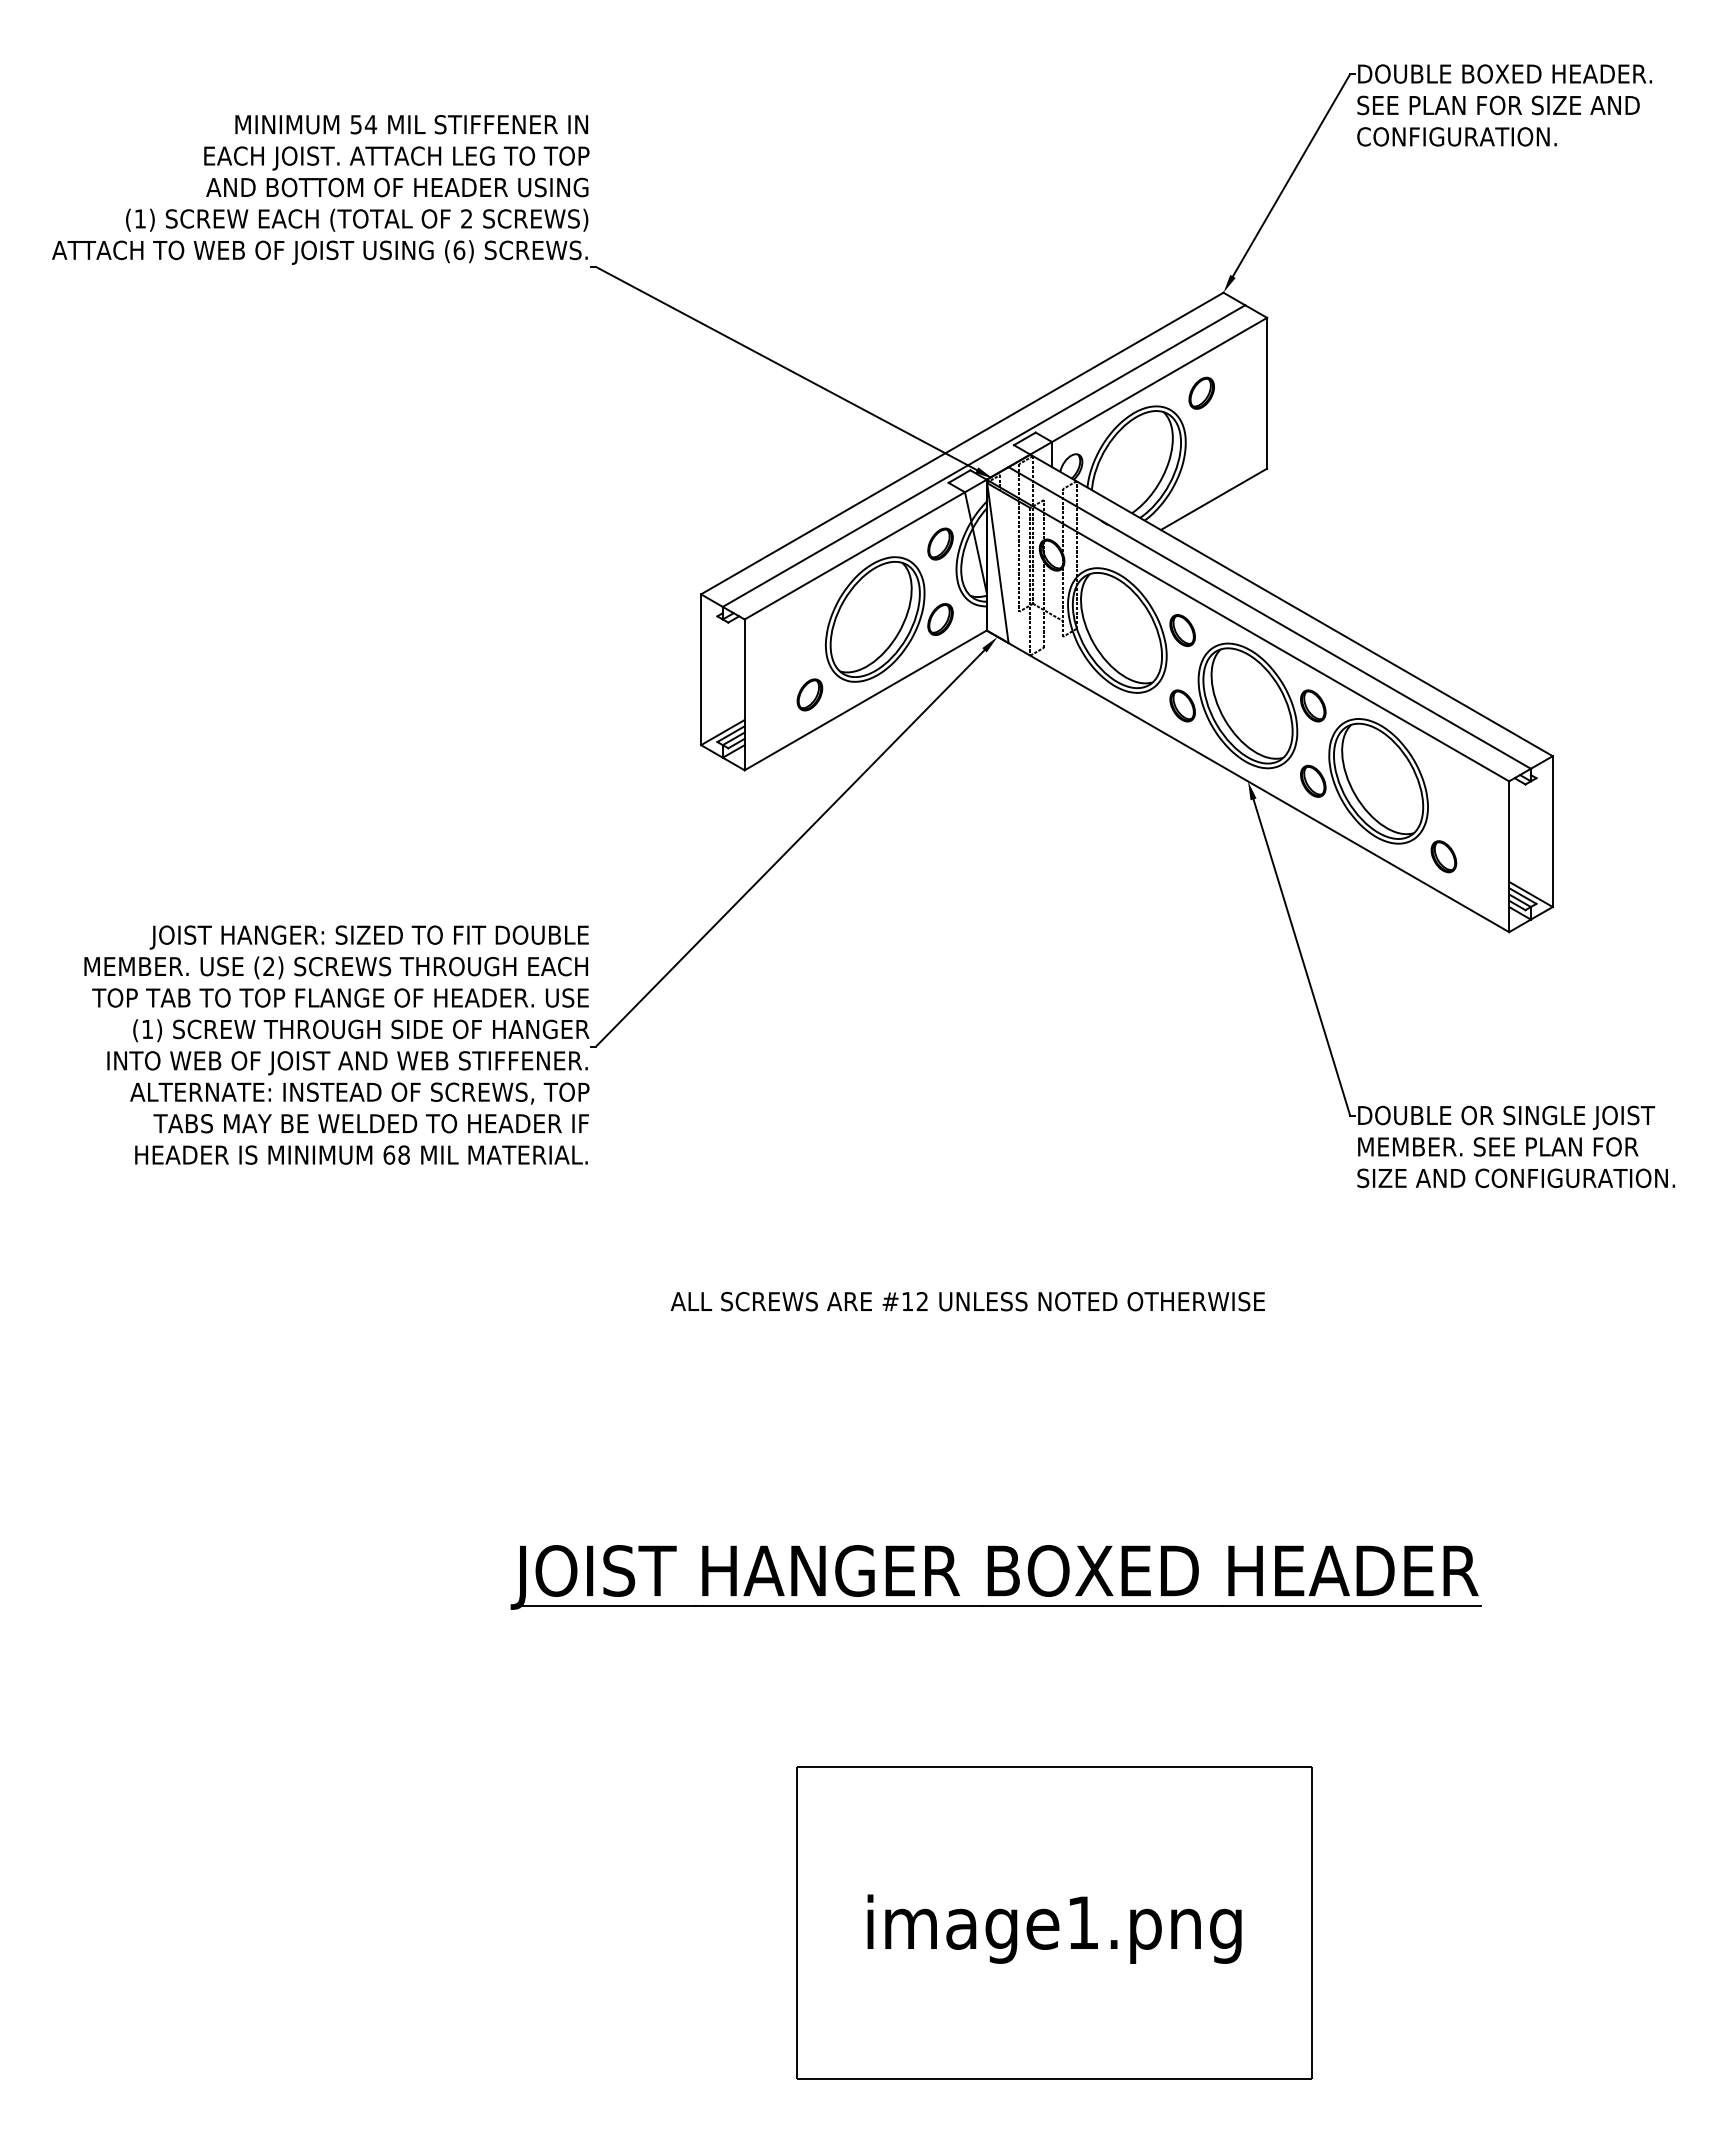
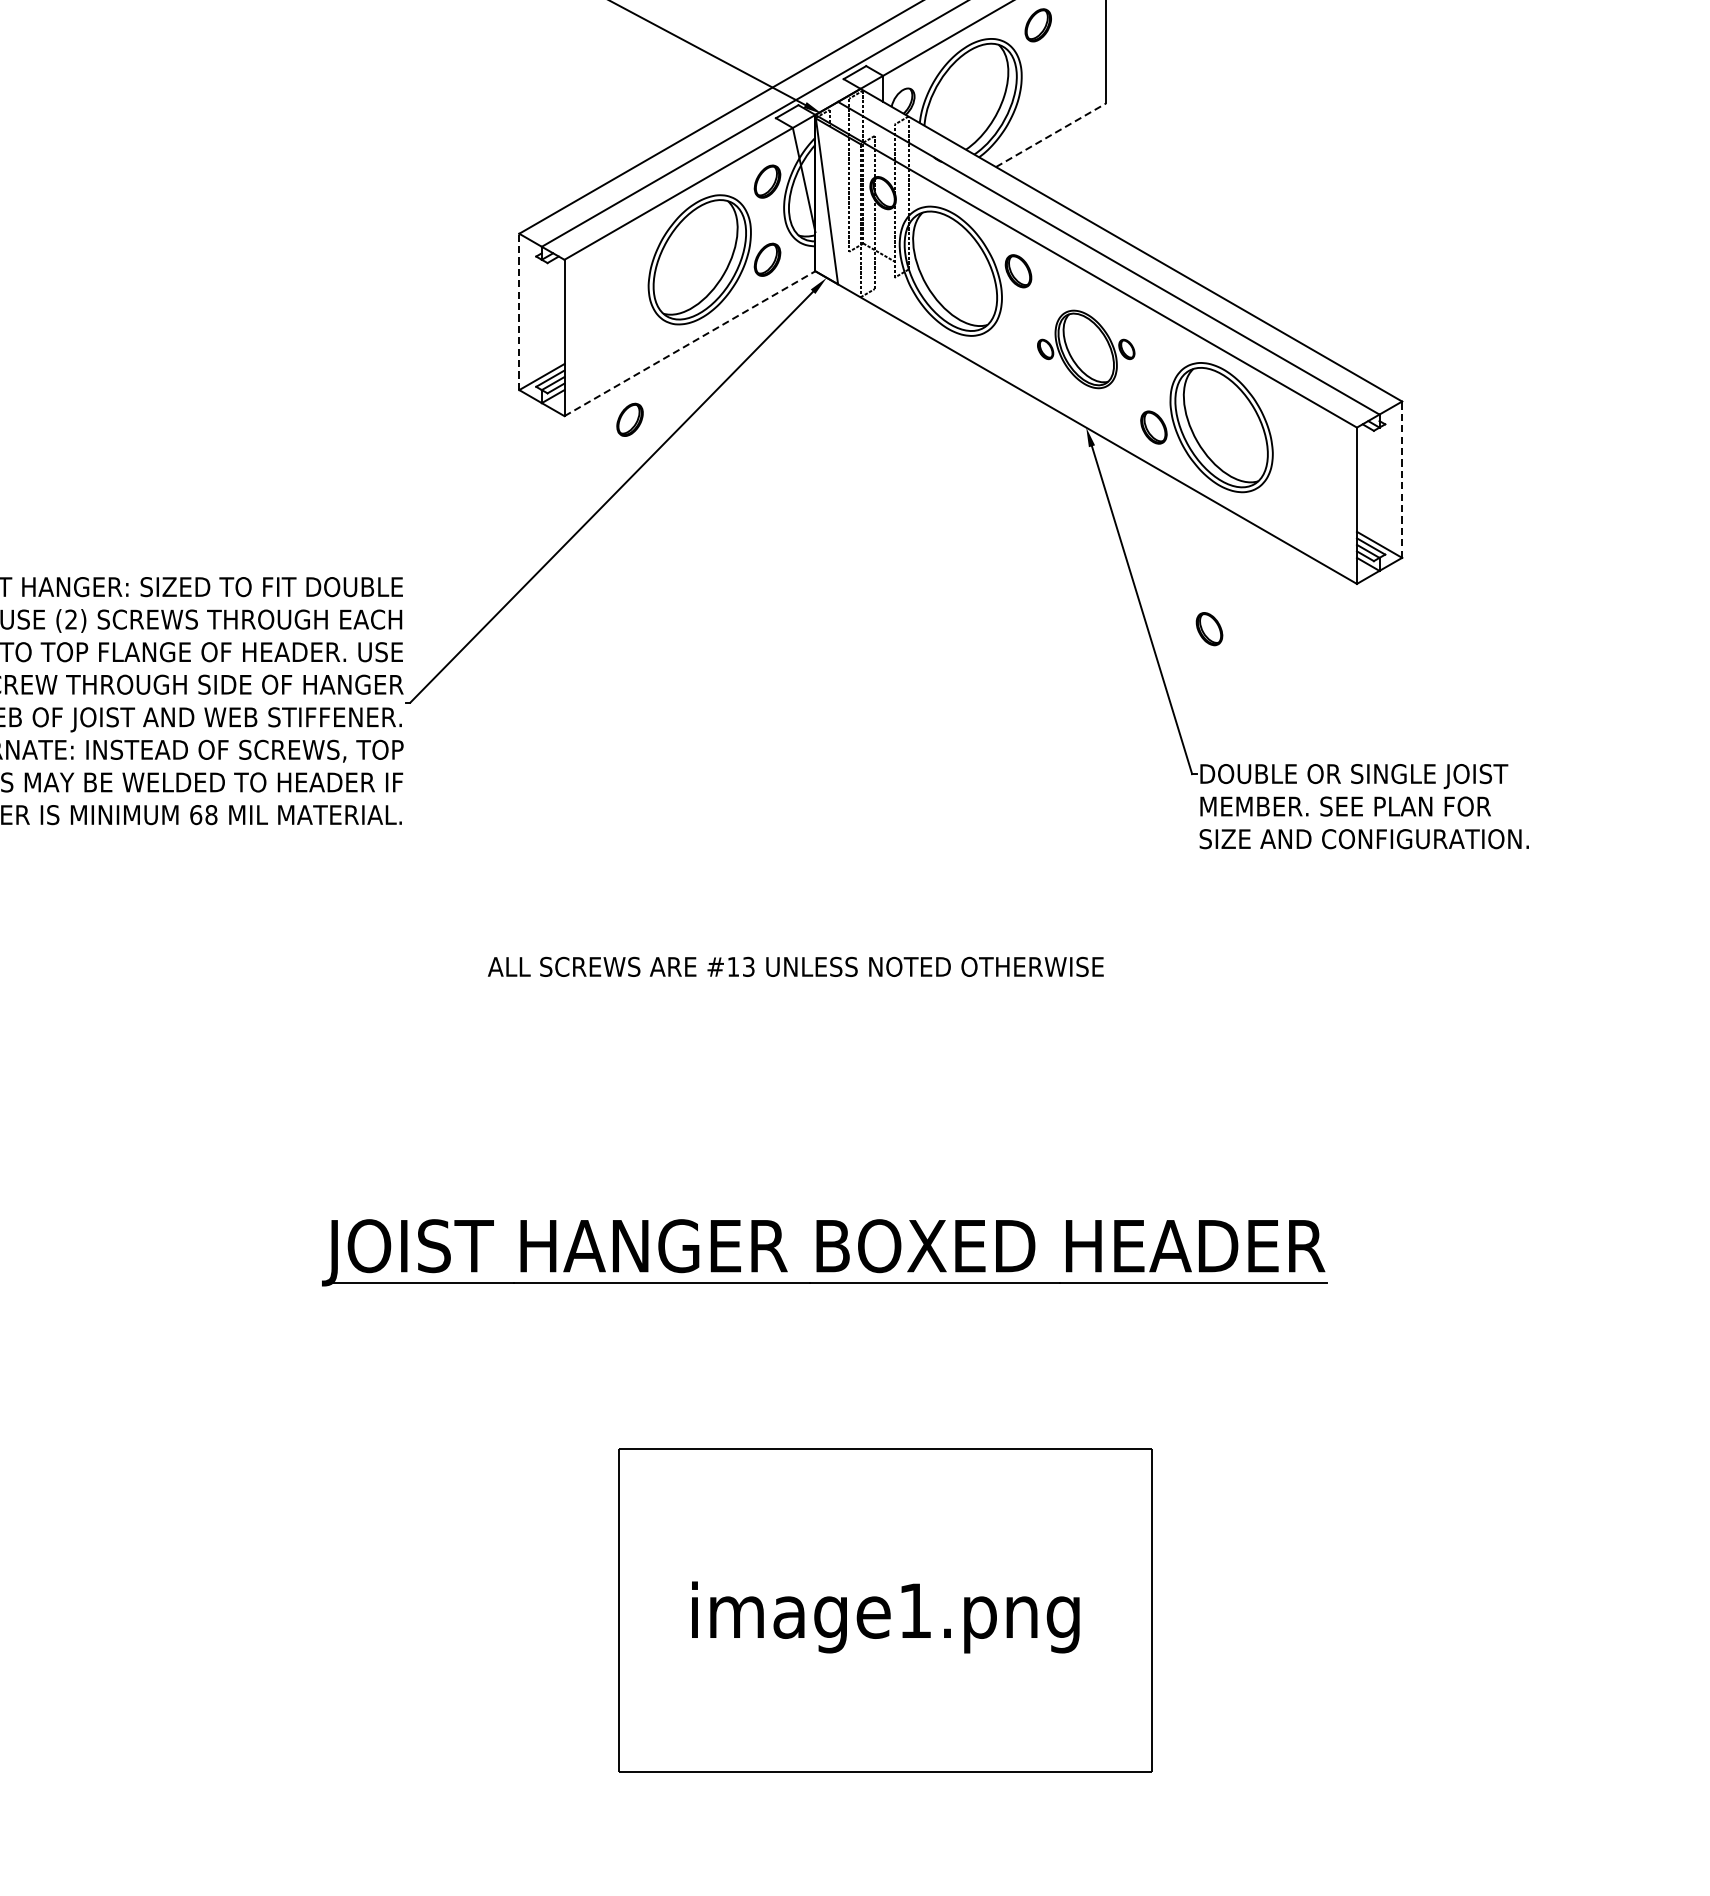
line: (1214, 499) -> (1051, 135), solid -> dashed
line: (701, 669) -> (519, 311), solid -> dashed
part: (809, 694) -> (629, 419), moved
line: (865, 700) -> (689, 343), solid -> dashed
part: (1247, 705) -> (1085, 348), size x0.6
line: (1552, 831) -> (1401, 479), solid -> dashed
part: (1443, 856) -> (1209, 628), moved
text: (921, 1301) -> (747, 966), #12 -> #13

